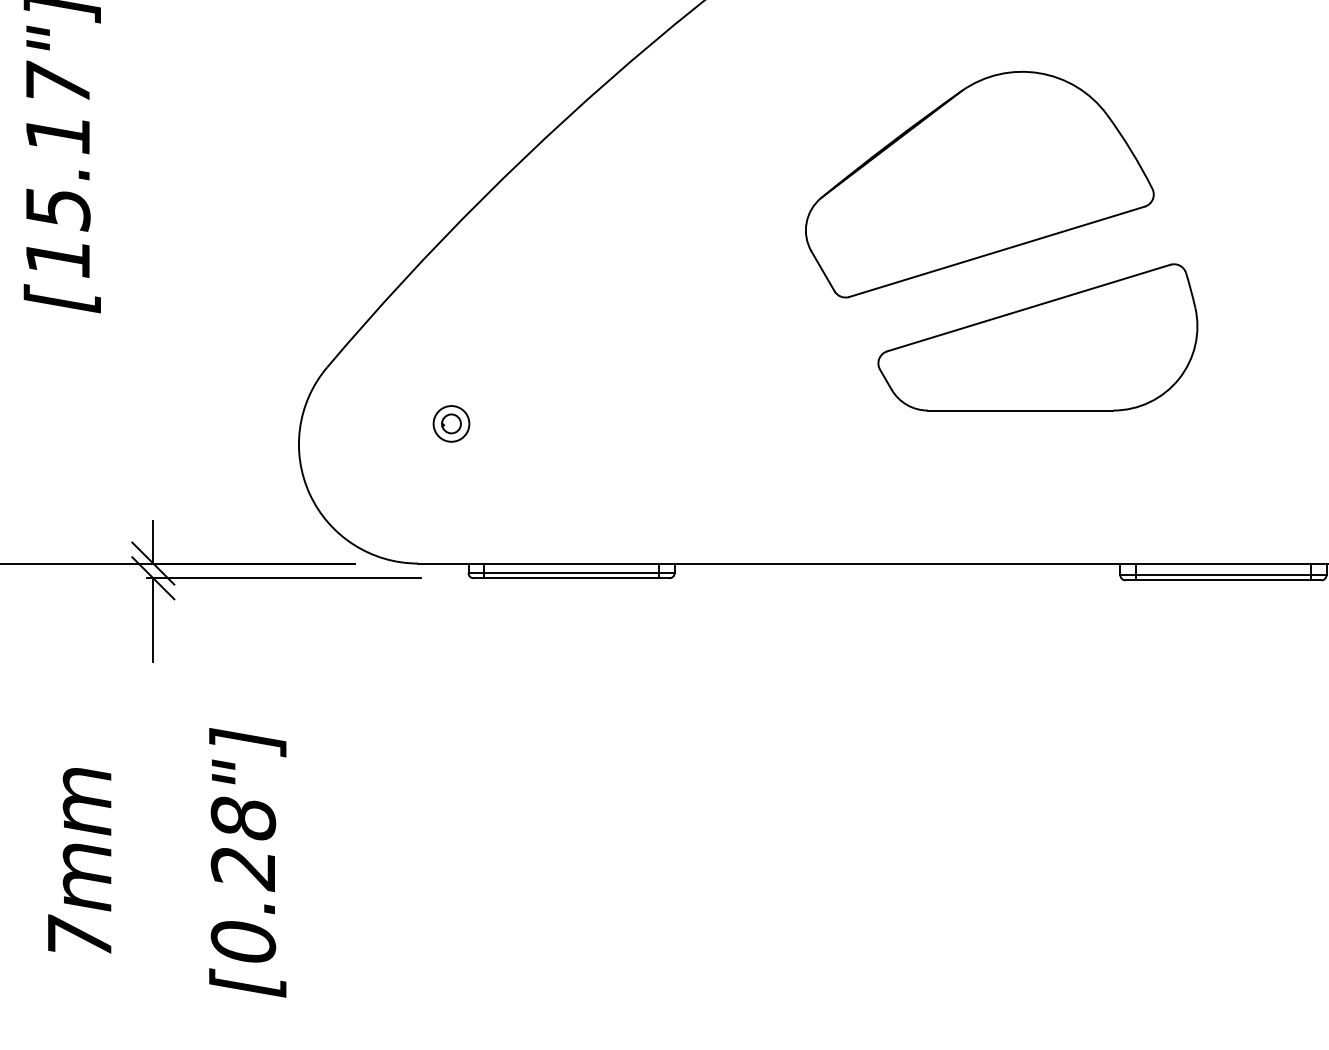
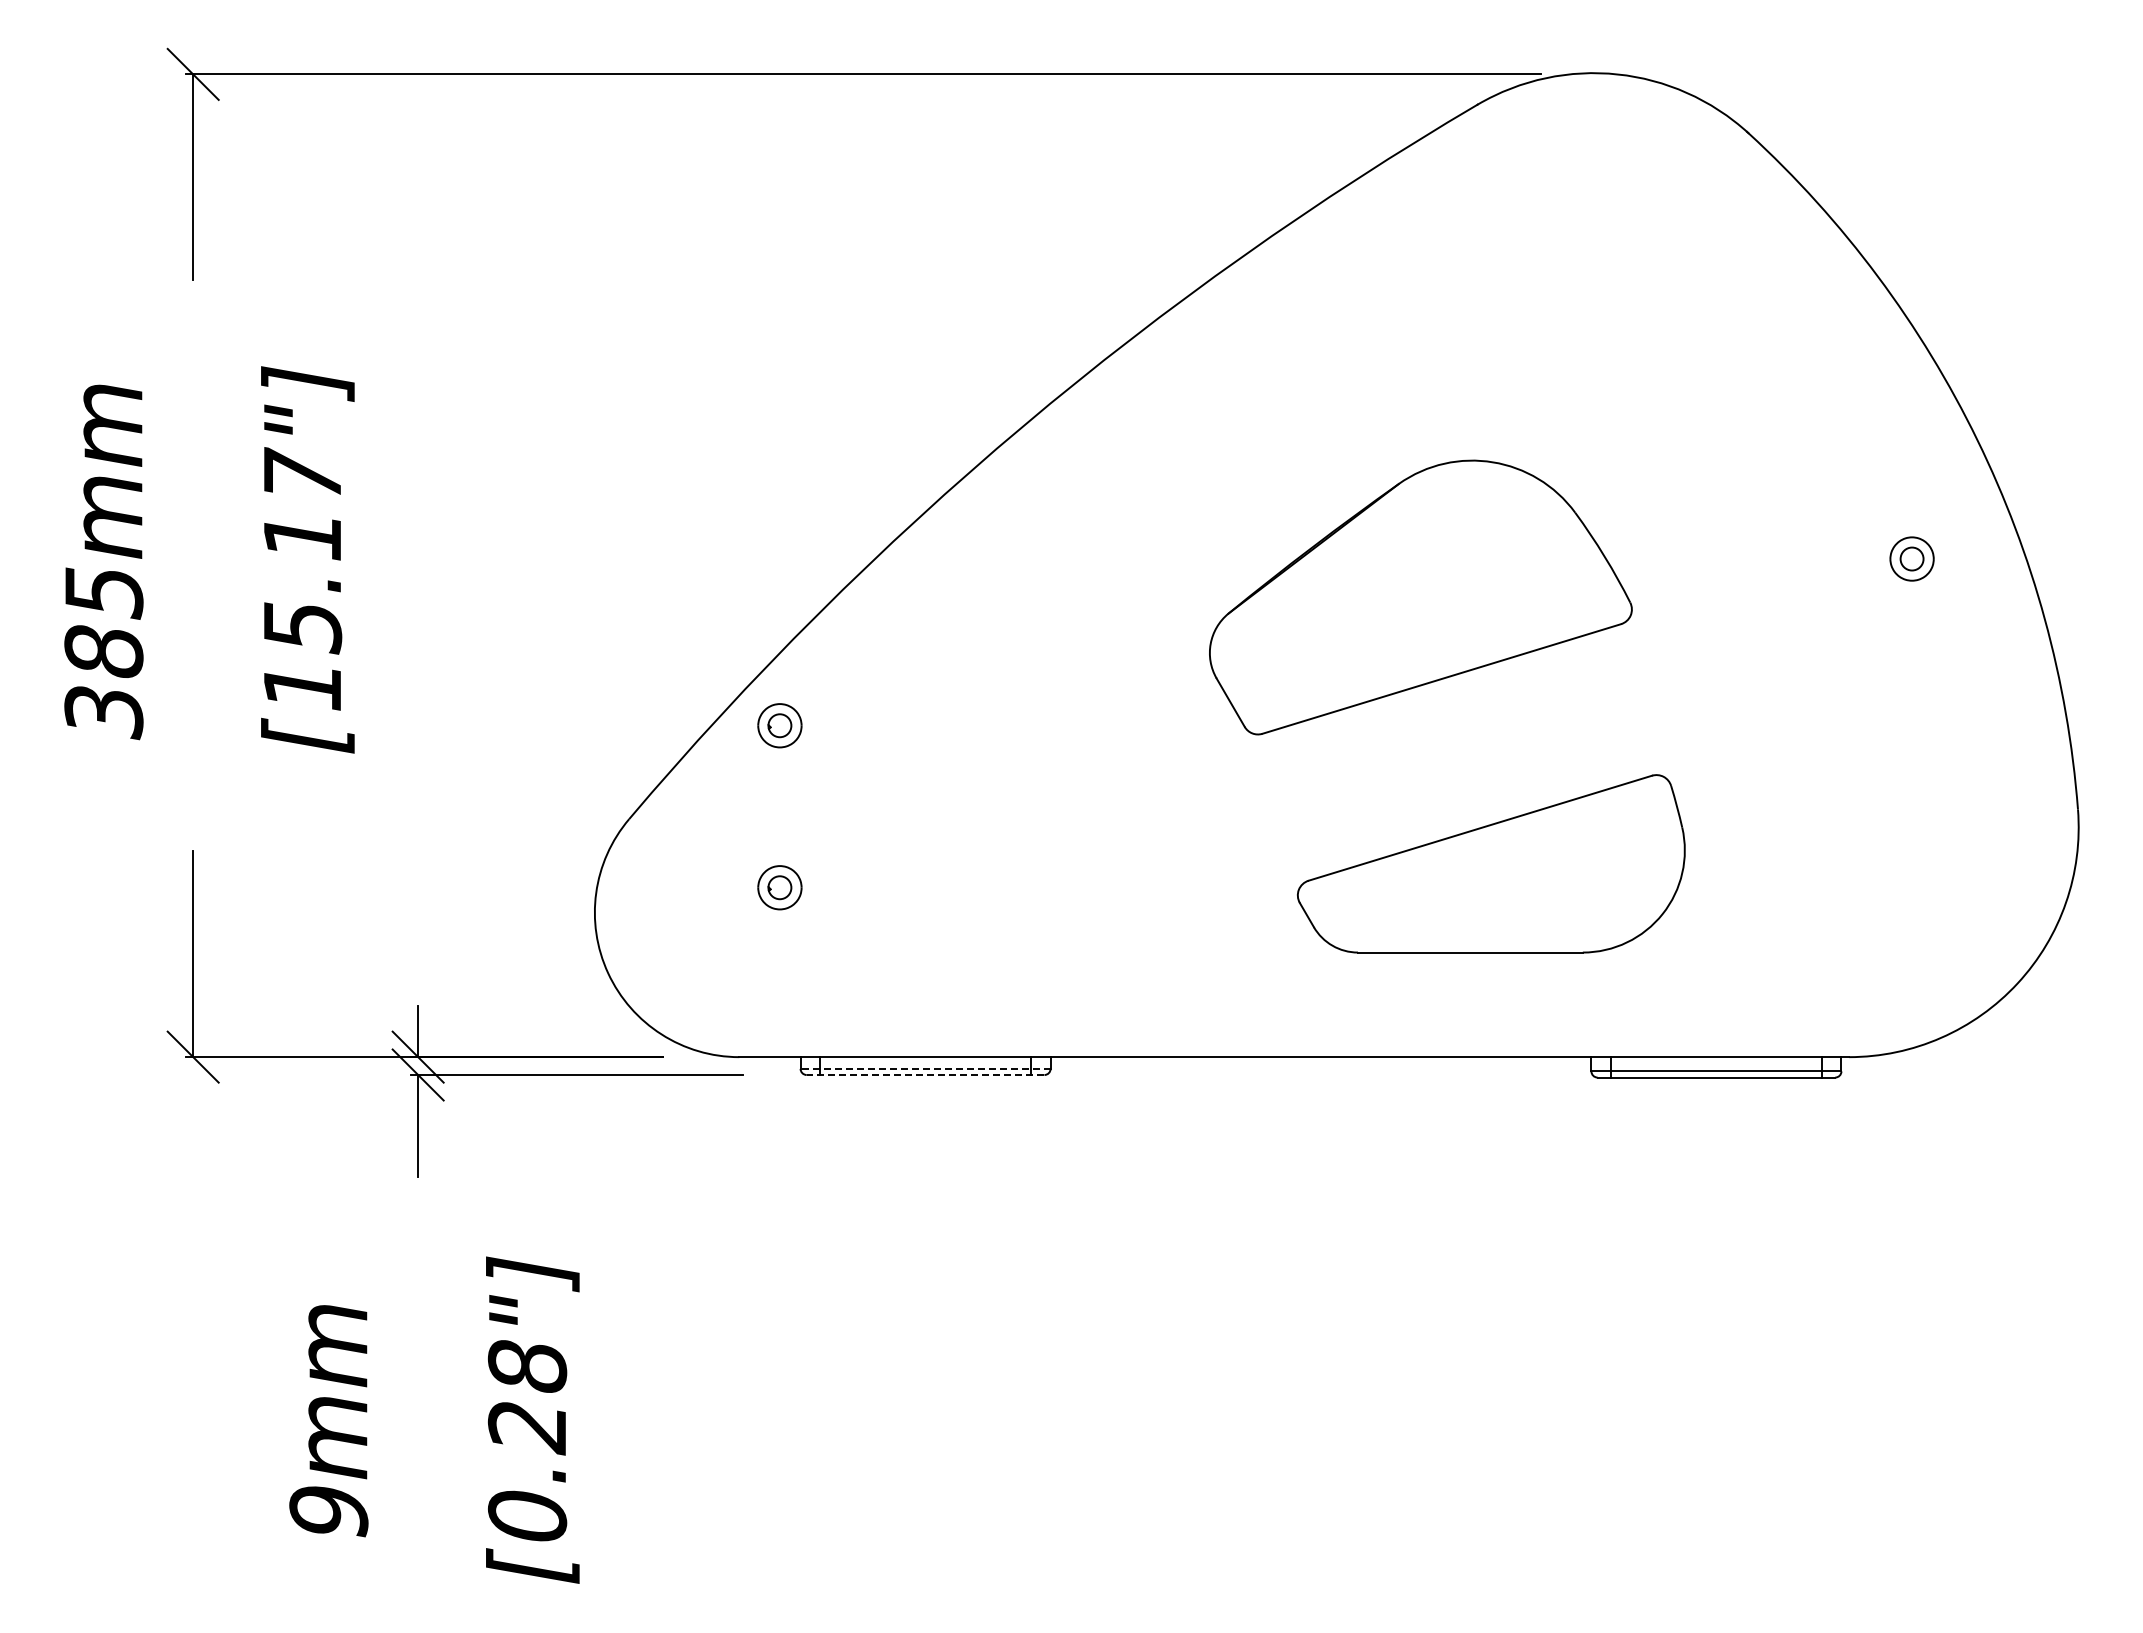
part: (451, 290) -> (779, 725), added
part: (1038, 337) -> (1491, 863), moved
line: (571, 572) -> (925, 1068), solid -> dashed
line: (571, 578) -> (925, 1075), solid -> dashed
text: (79, 936) -> (328, 1509), 7mm -> 9mm

